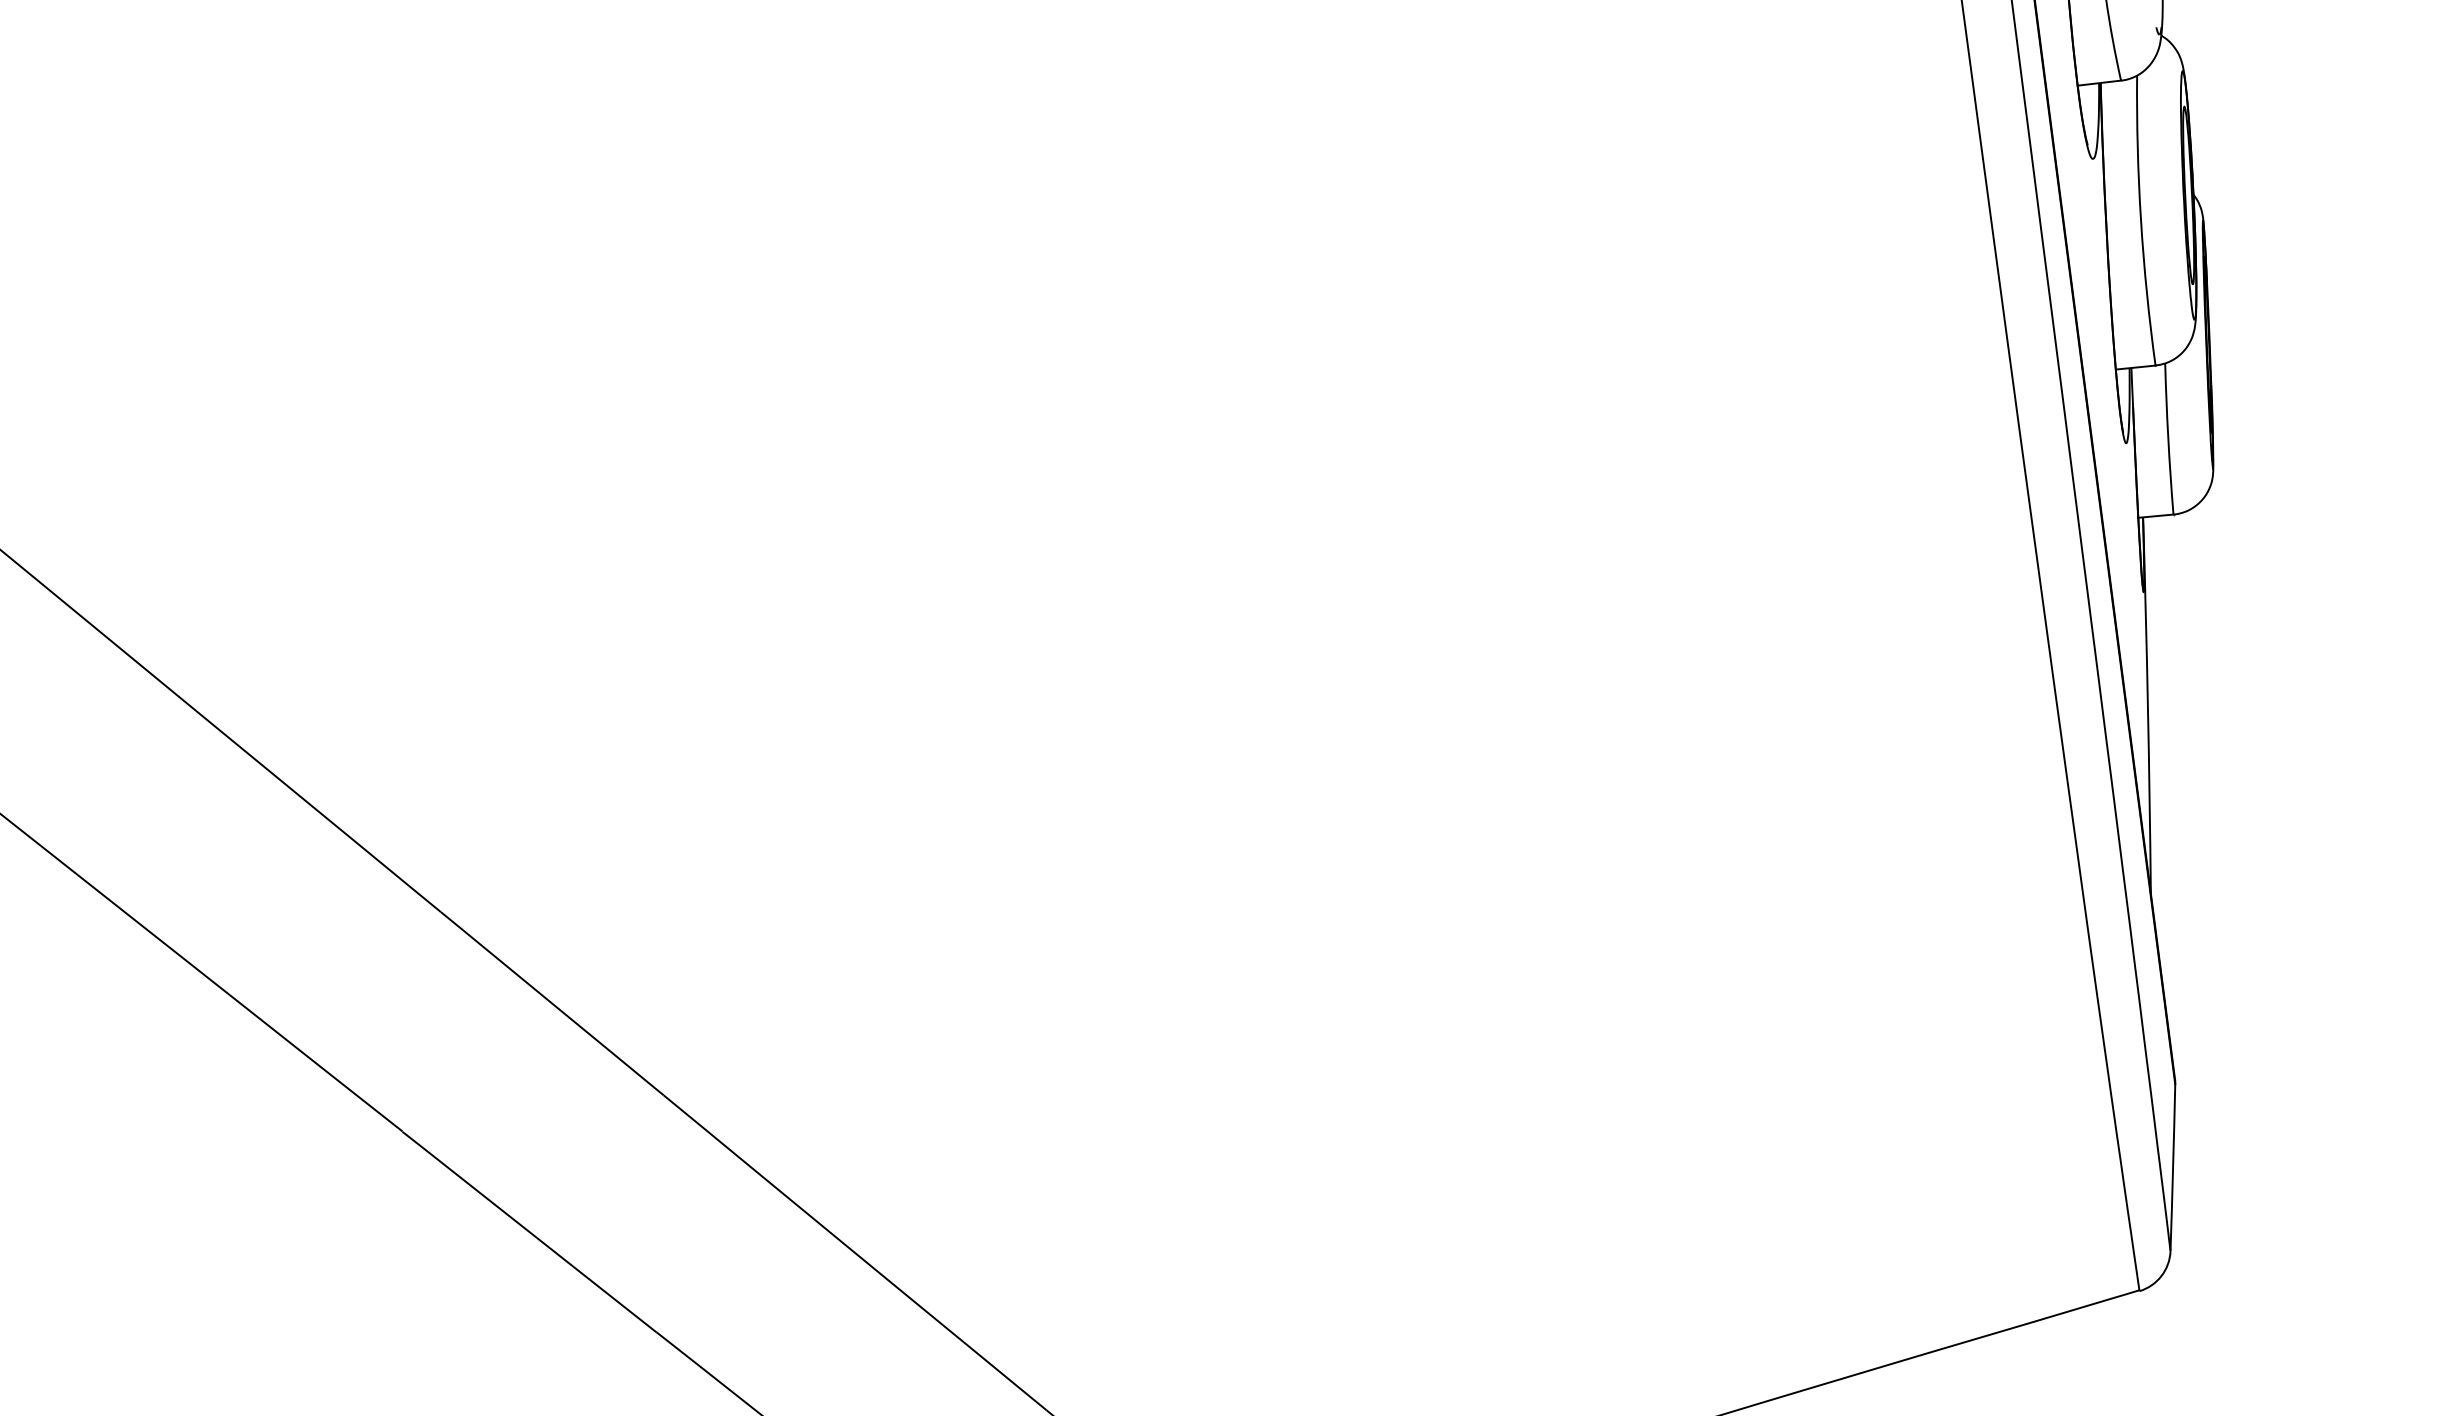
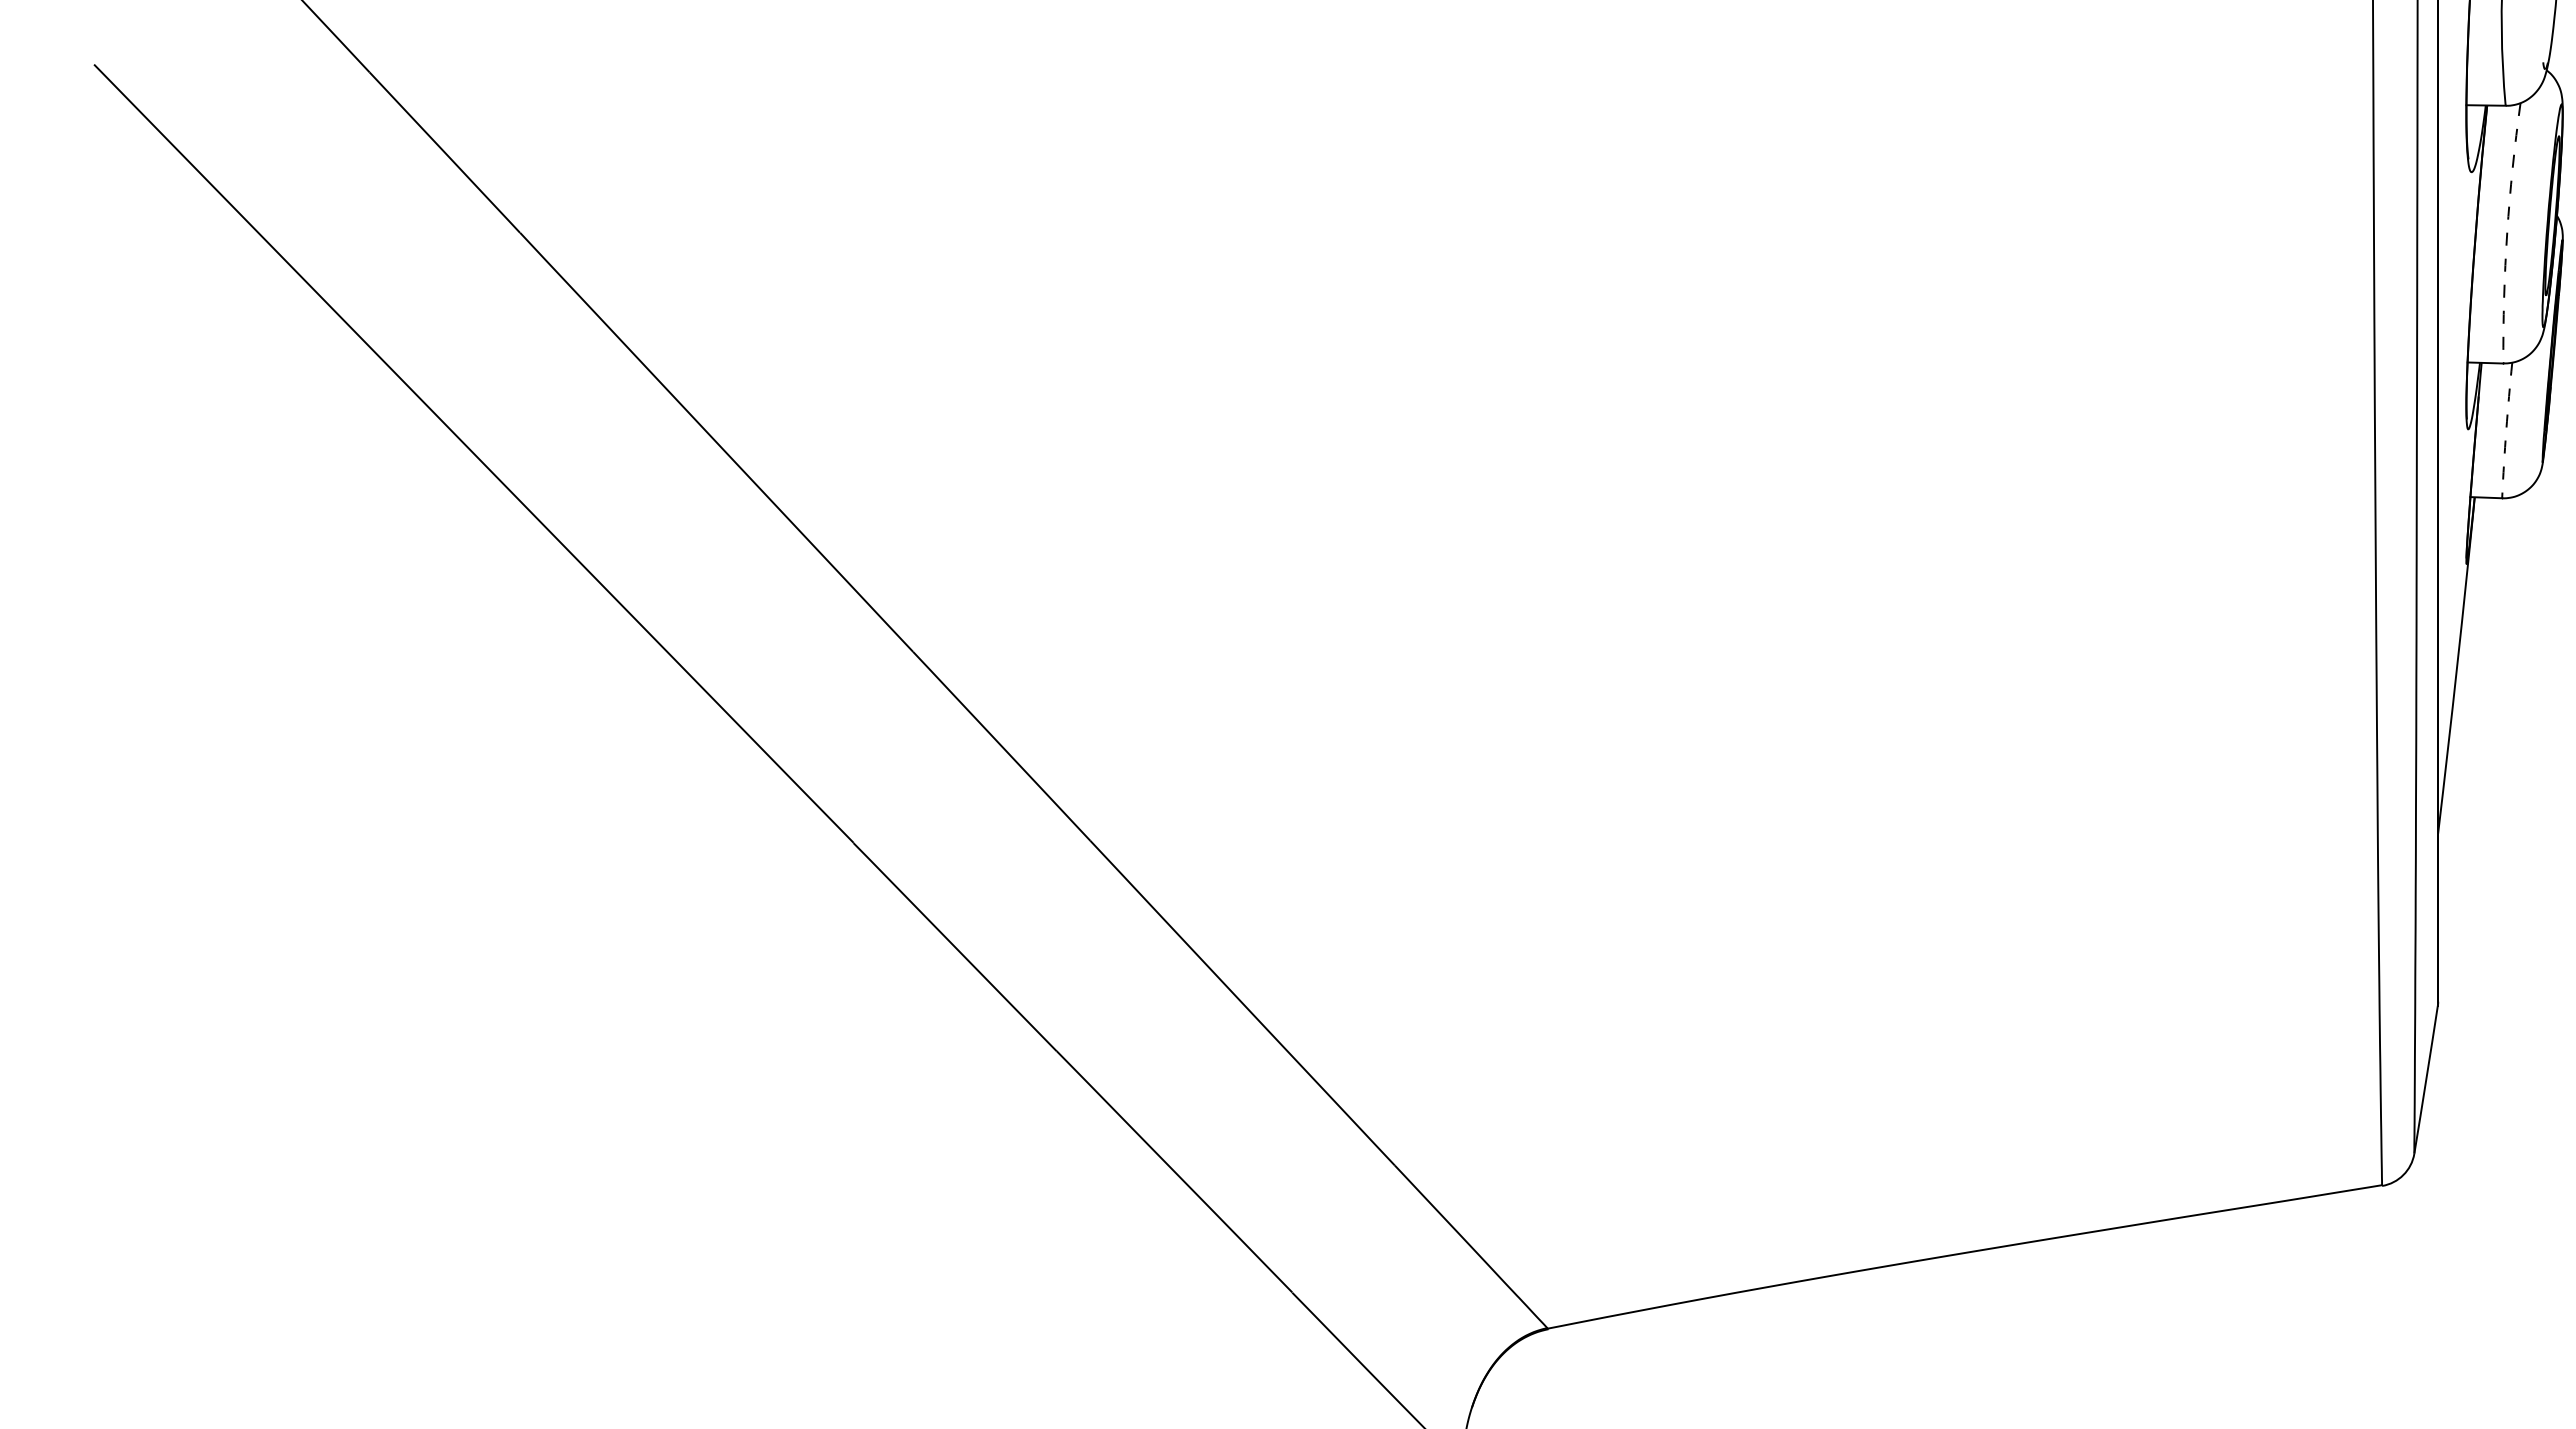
arc: (2141, 220) -> (2507, 232), solid -> dashed
arc: (2168, 439) -> (2506, 430), solid -> dashed

